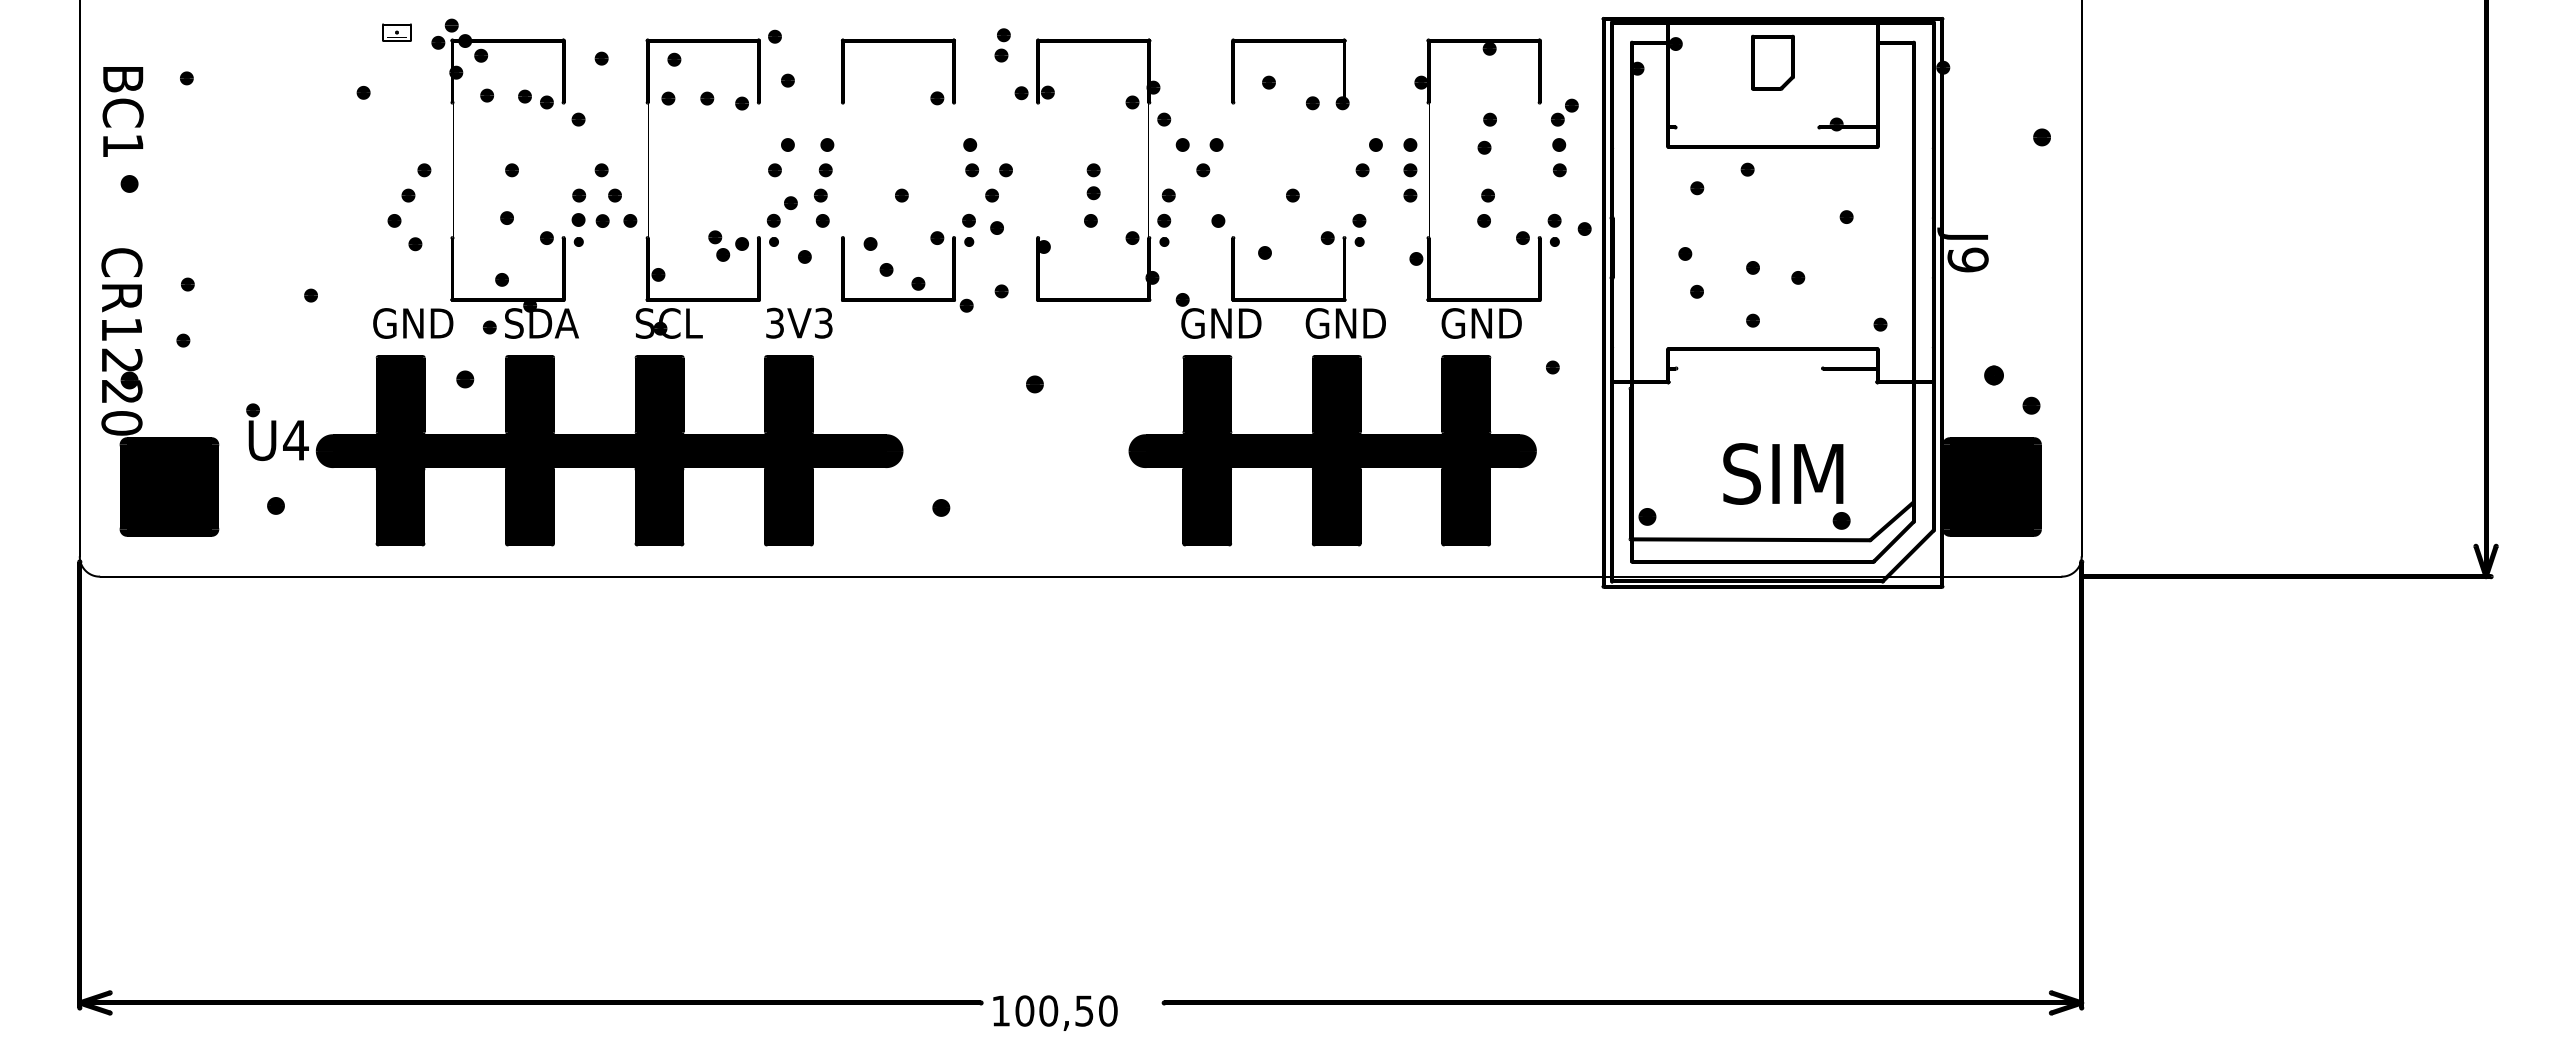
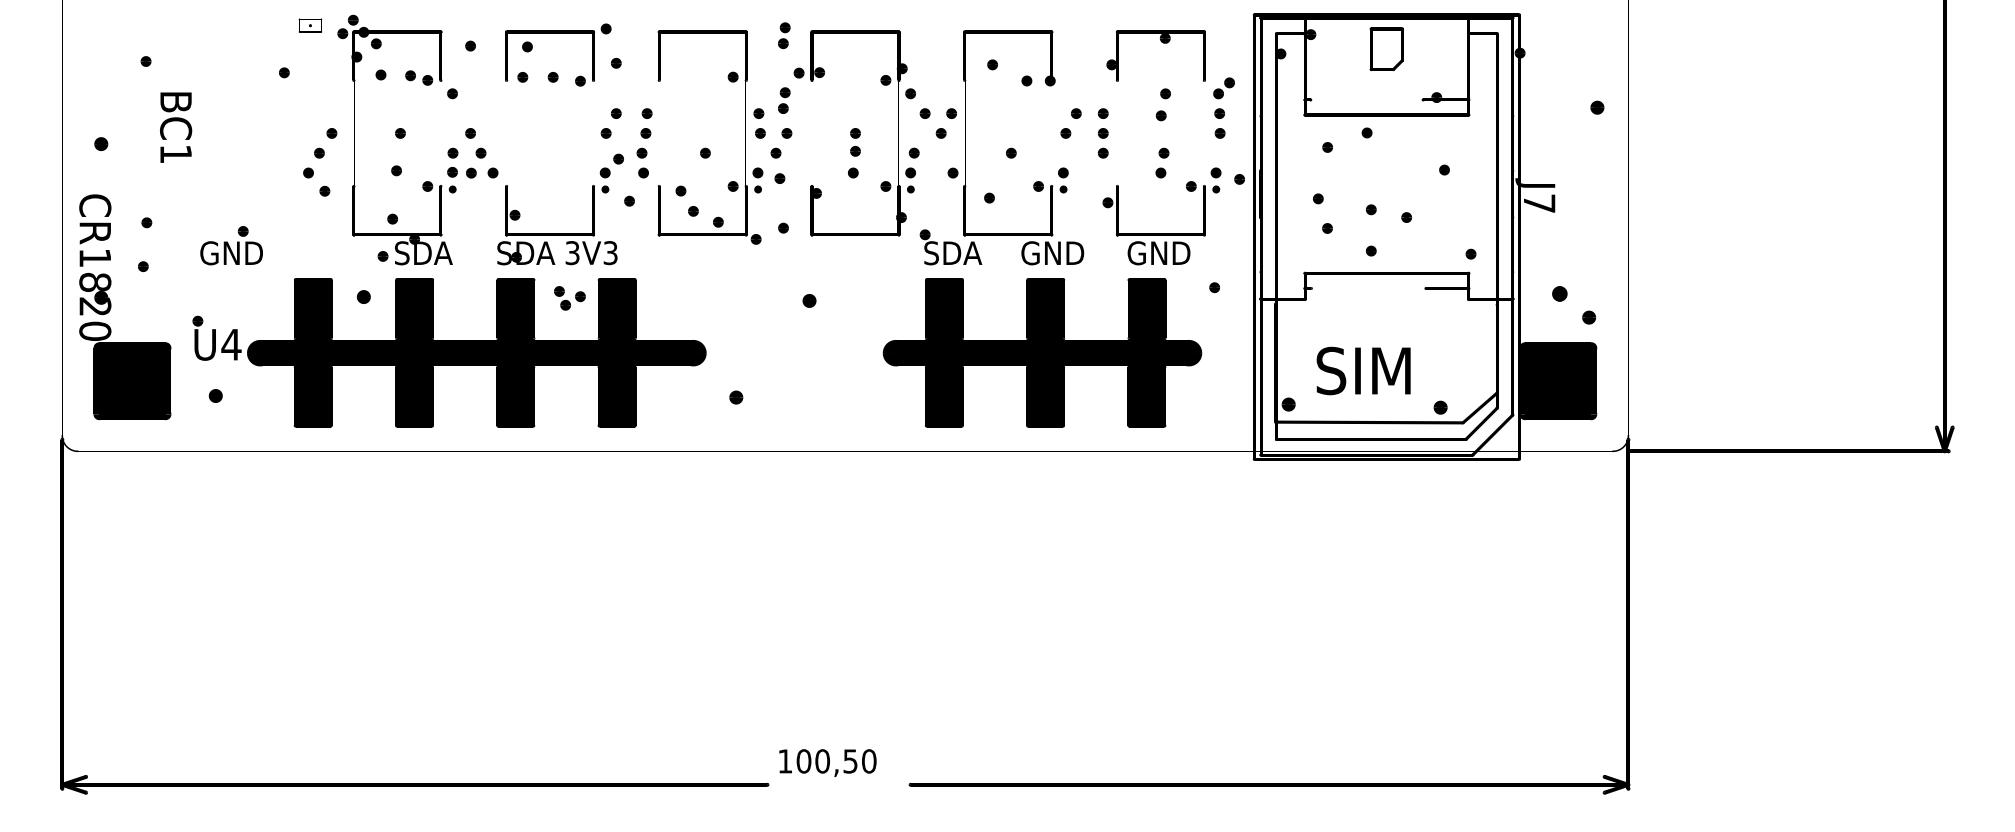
text: (122, 111) -> (175, 127), moved
part: (1002, 128) -> (784, 100), added
part: (728, 245) -> (569, 297), moved
text: (1967, 259) -> (1539, 203), J9 -> J7
text: (799, 322) -> (591, 252), moved
text: (413, 323) -> (231, 253), moved
text: (684, 323) -> (535, 253), SCL -> SDA
text: (1221, 323) -> (955, 253), GND -> SDA
text: (121, 360) -> (94, 282), CR1220 -> CR1820
text: (1783, 473) -> (1363, 370), moved
text: (1055, 1012) -> (827, 762), moved

